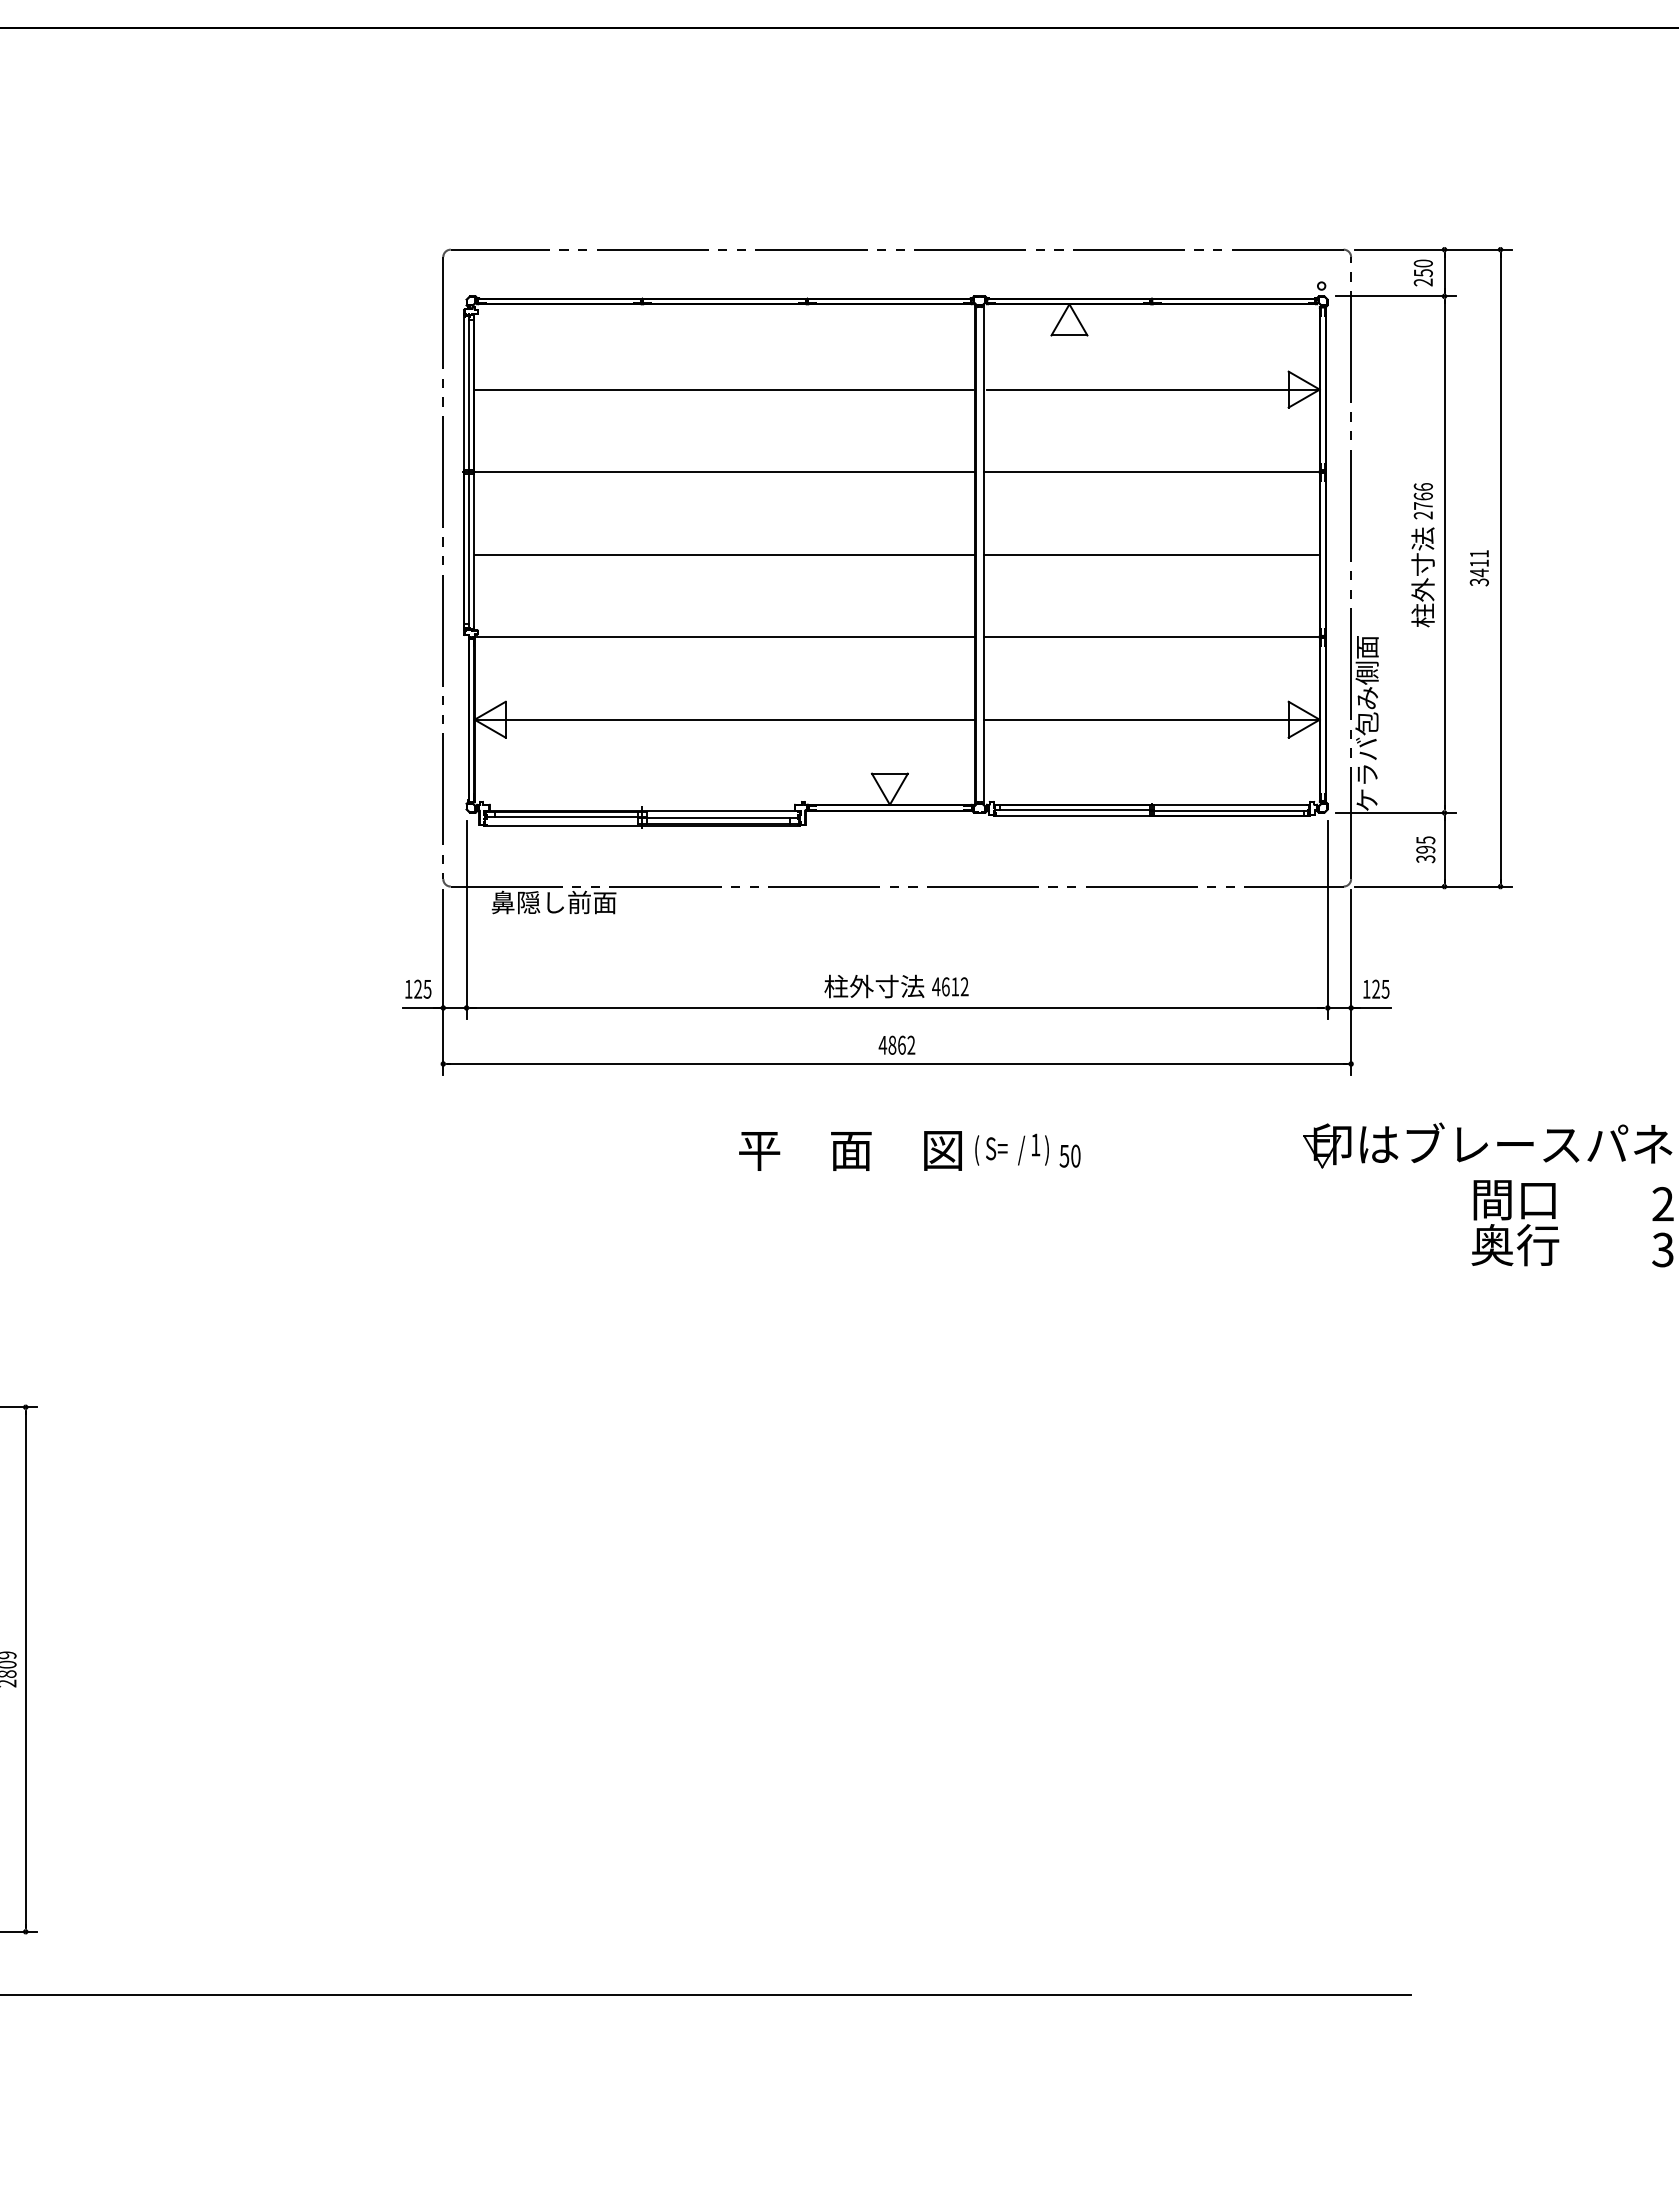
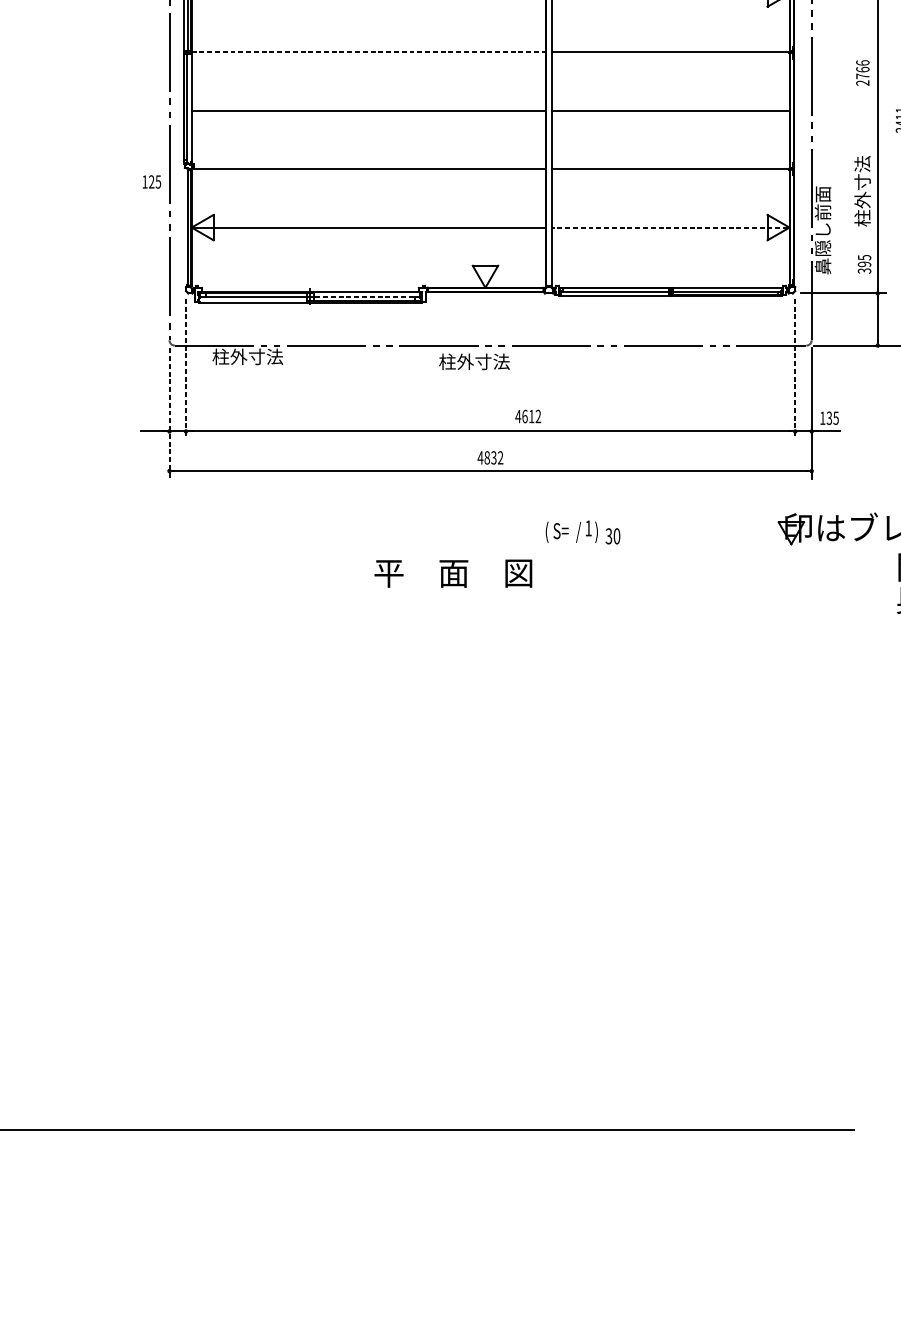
line: (725, 472) -> (369, 52), solid -> dashed
text: (1422, 577) -> (862, 191), moved
line: (1150, 719) -> (669, 227), solid -> dashed
text: (1366, 723) -> (822, 230), ケラバ包み側面 -> 鼻隠し前面
line: (718, 818) -> (364, 297), solid -> dashed
text: (1425, 849) -> (864, 264), moved
text: (553, 902) -> (247, 356), 鼻隠し前面 -> 柱外寸法
line: (466, 920) -> (185, 369), solid -> dashed
line: (1327, 920) -> (795, 369), solid -> dashed
line: (443, 983) -> (169, 414), solid -> dashed
text: (874, 986) -> (474, 361), moved
text: (418, 988) -> (151, 181), moved
text: (1376, 989) -> (829, 418), 125 -> 135
text: (901, 1044) -> (493, 457), 4862 -> 4832
text: (850, 1150) -> (453, 573), moved
text: (1064, 1155) -> (608, 535), 50 -> 30

